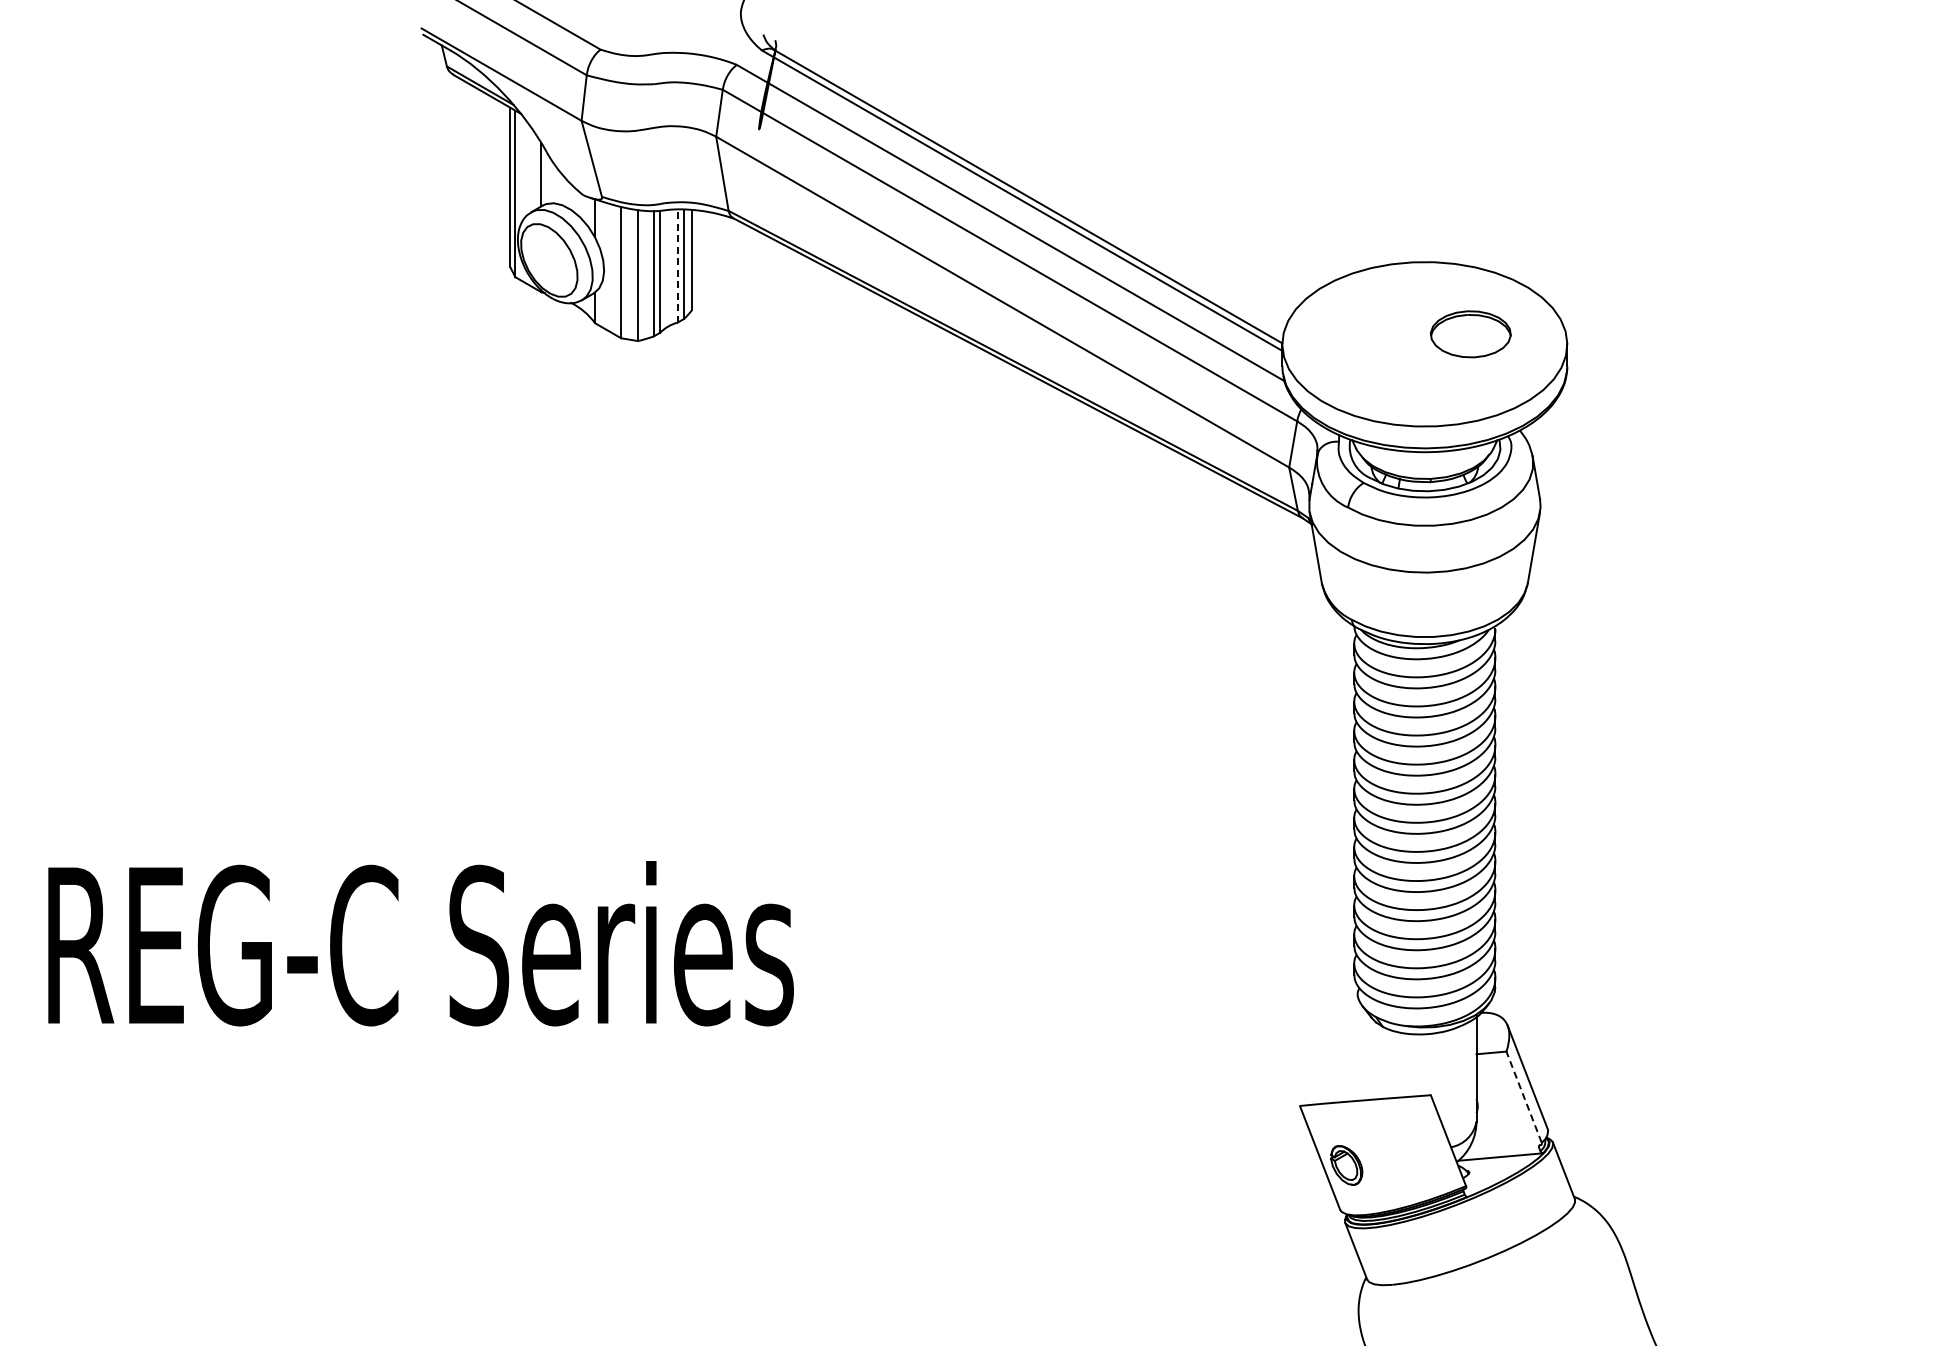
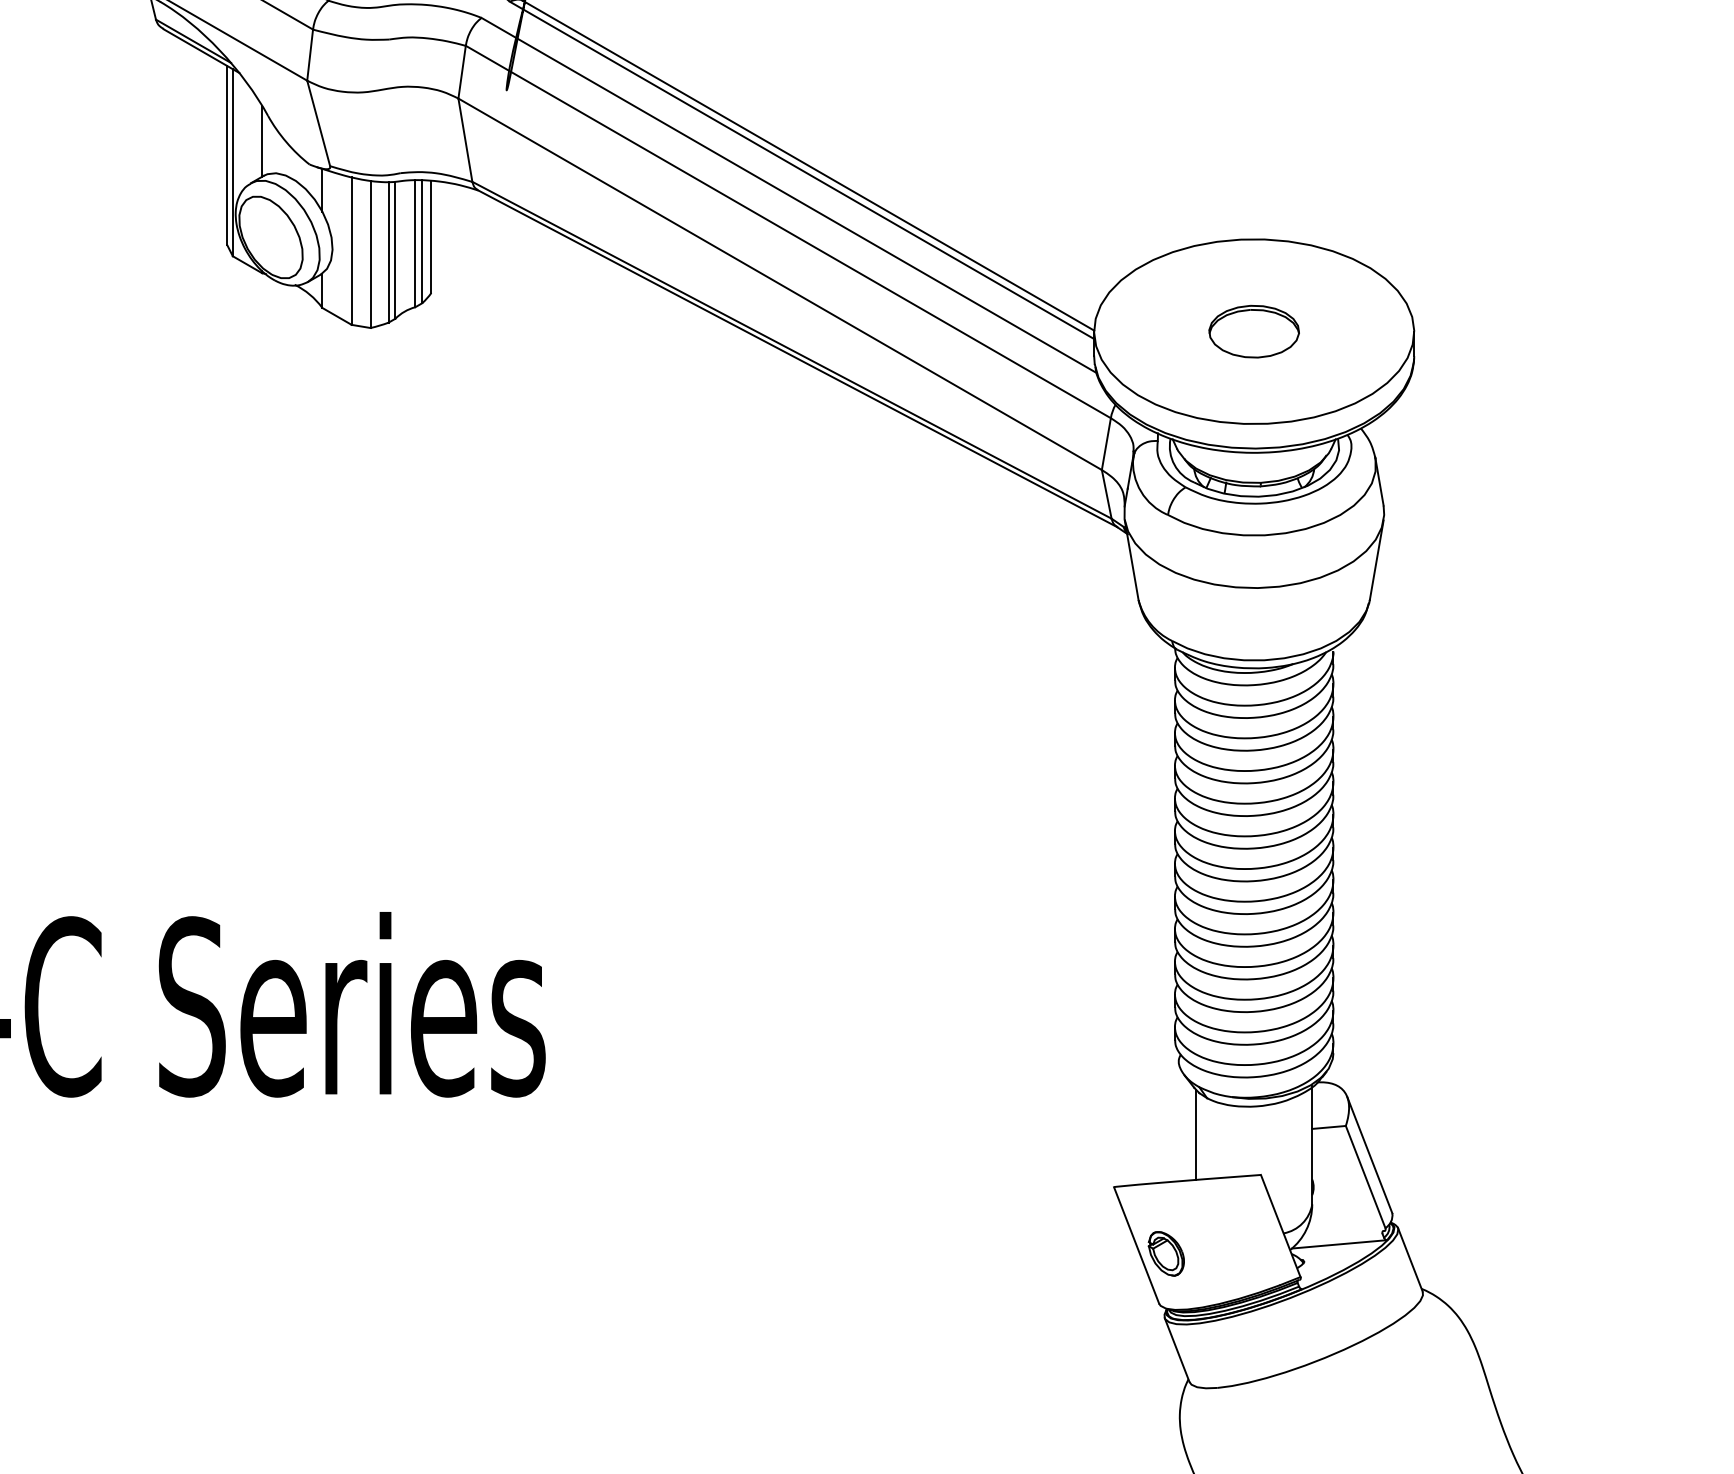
line: (677, 265) -> (414, 243), dashed -> solid
part: (1470, 334) -> (1253, 331), moved
line: (1373, 1059) -> (1196, 1134), added
line: (1524, 1097) -> (1366, 1177), dashed -> solid

